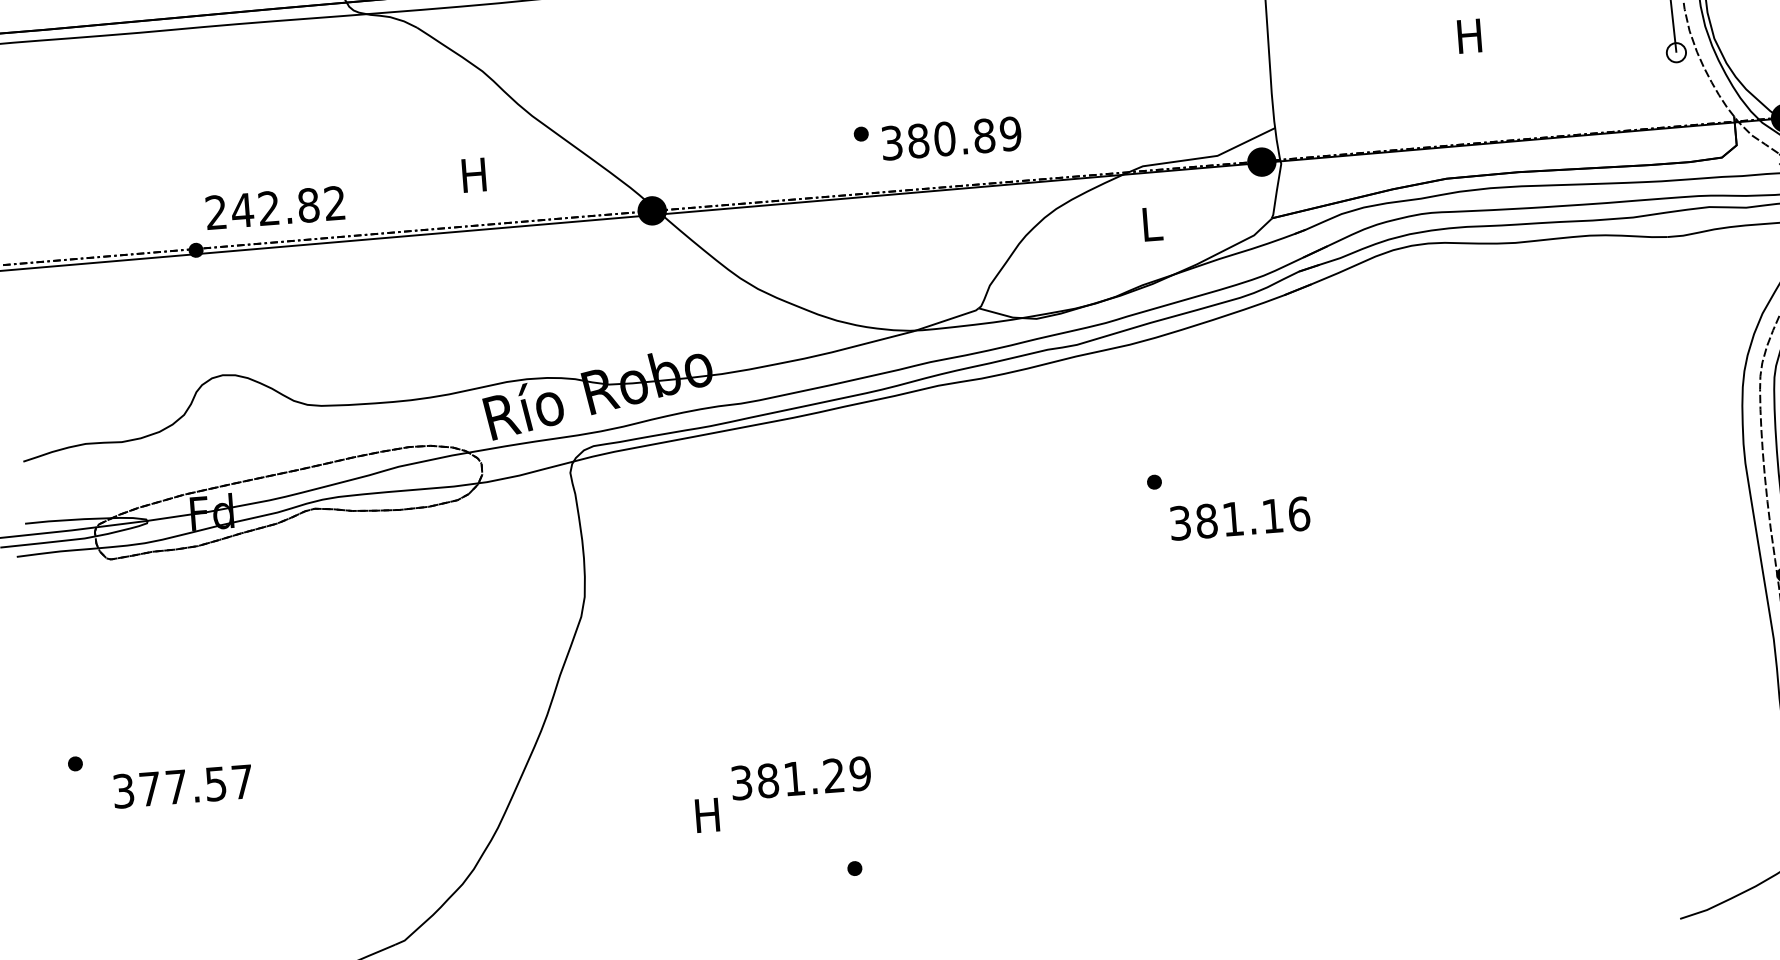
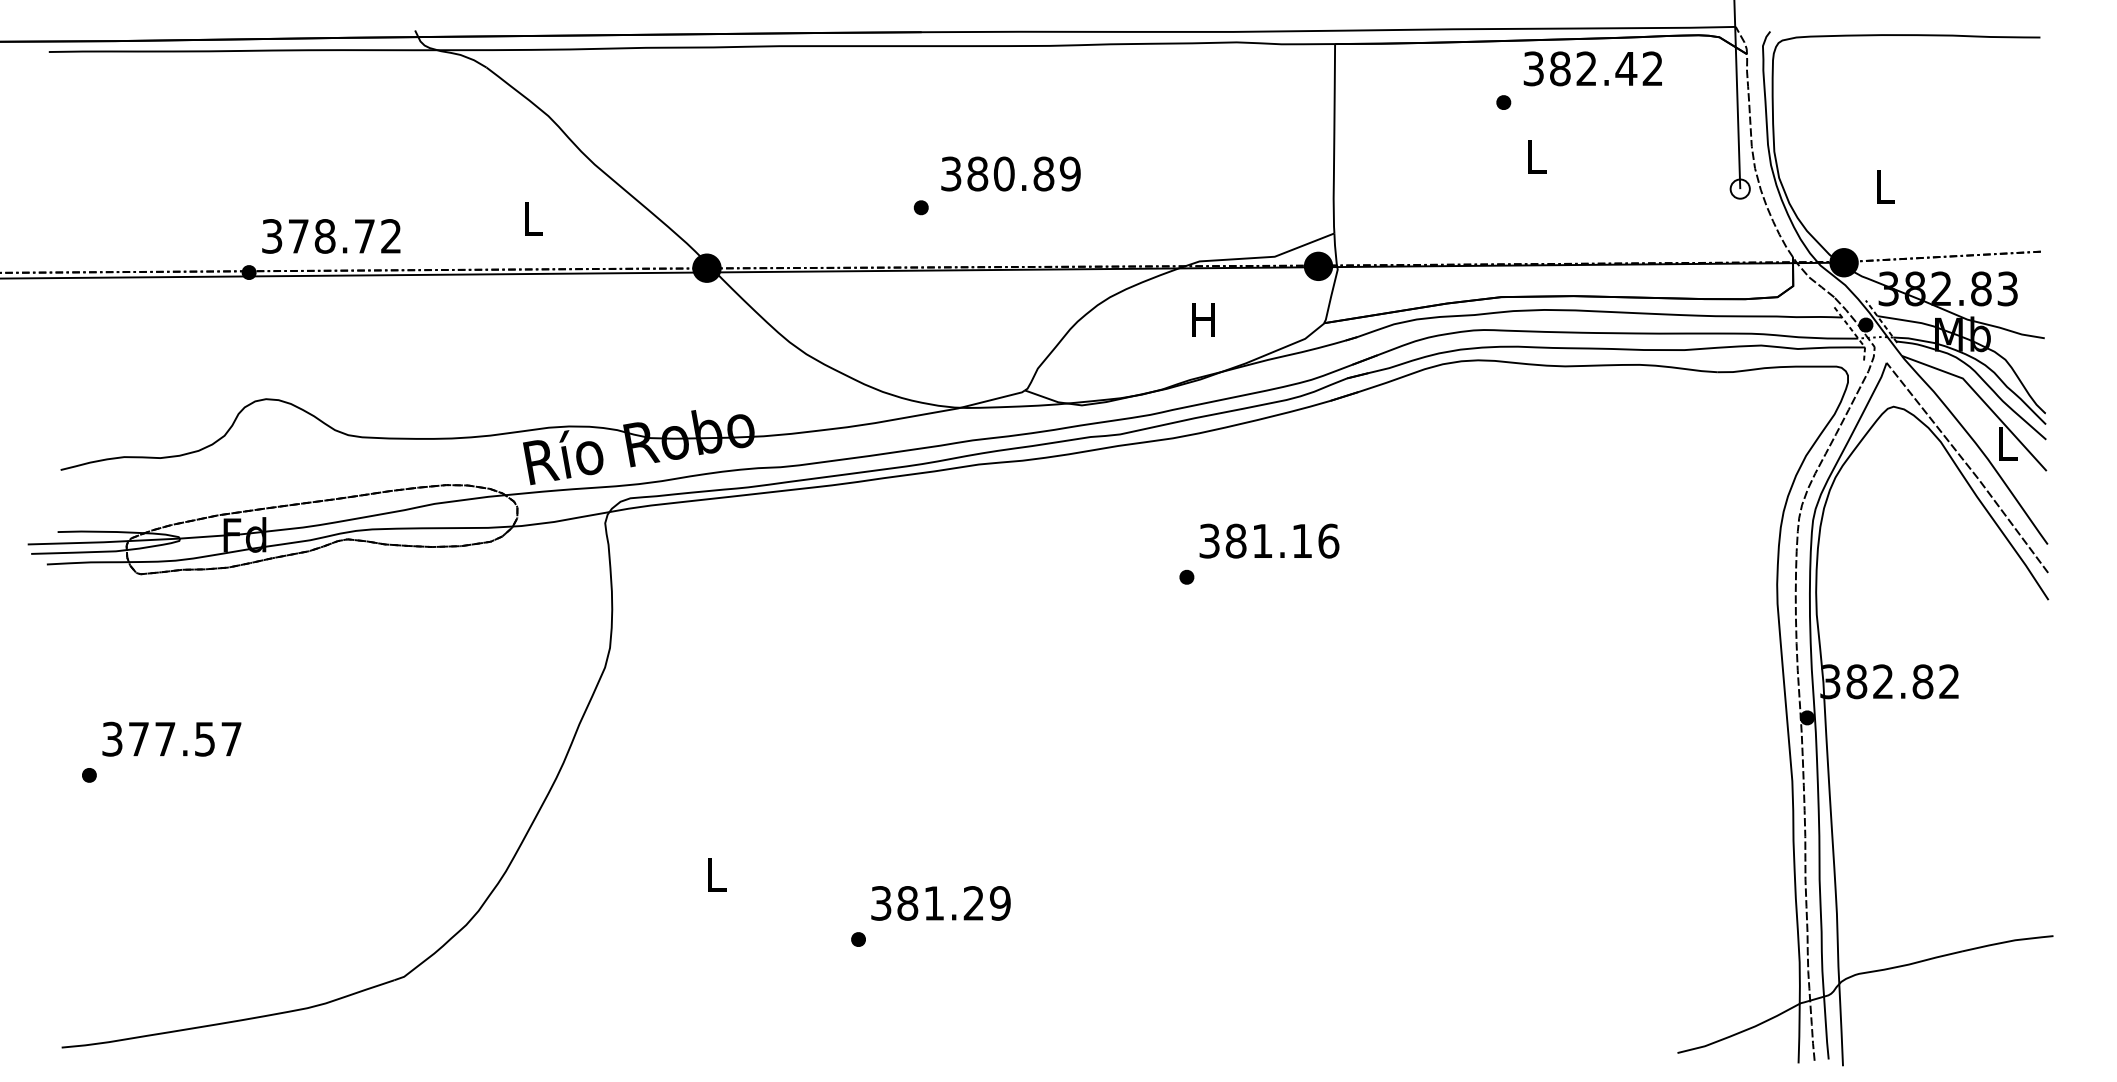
text: (1469, 35) -> (1535, 156), H -> L
text: (951, 138) -> (1010, 173), moved
text: (474, 174) -> (532, 218), H -> L
text: (262, 209) -> (318, 236), 242.82 -> 378.72
text: (1151, 223) -> (1203, 319), L -> H
text: (1240, 517) -> (1269, 540), moved
text: (800, 778) -> (940, 903), moved
text: (182, 785) -> (171, 738), moved
text: (707, 814) -> (715, 874), H -> L

